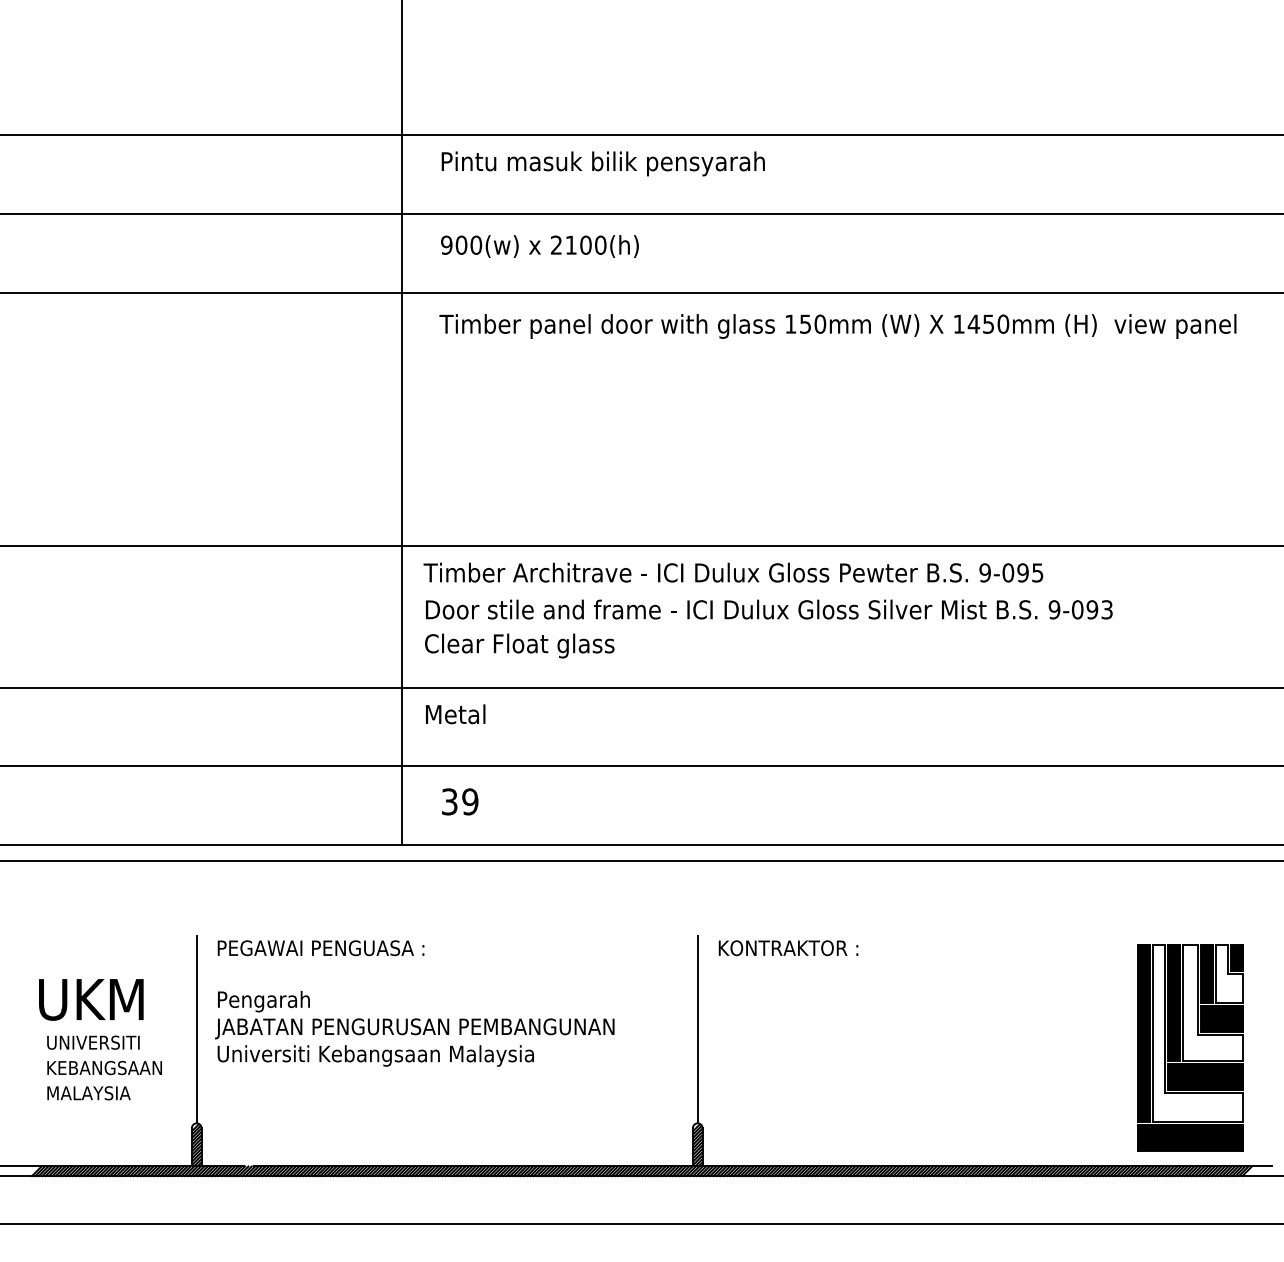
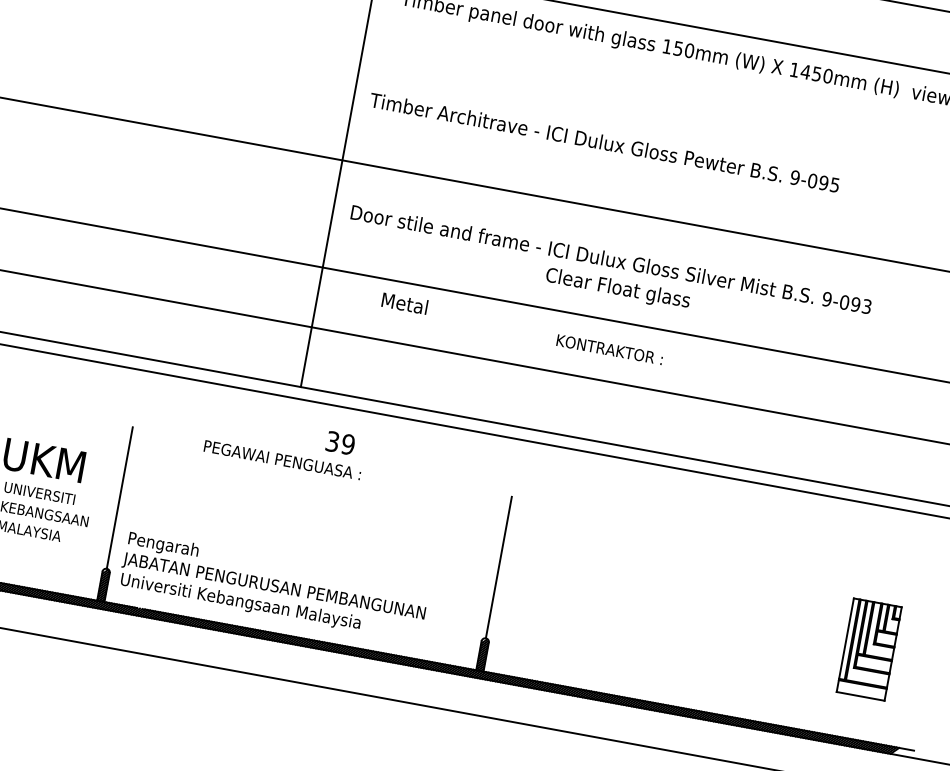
text: (733, 572) -> (604, 142), moved
text: (519, 645) -> (617, 288), moved
text: (455, 714) -> (404, 303), moved
text: (460, 801) -> (340, 442), moved
text: (320, 948) -> (282, 460), moved
text: (788, 948) -> (609, 349), moved
text: (414, 1028) -> (273, 587), moved
part: (1190, 1047) -> (869, 649), size x0.6

